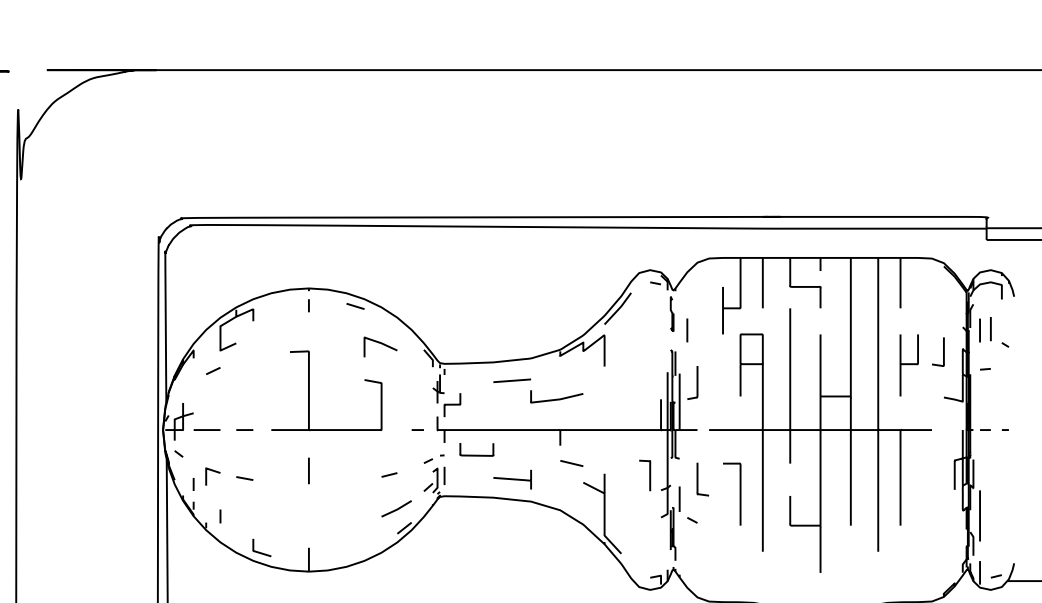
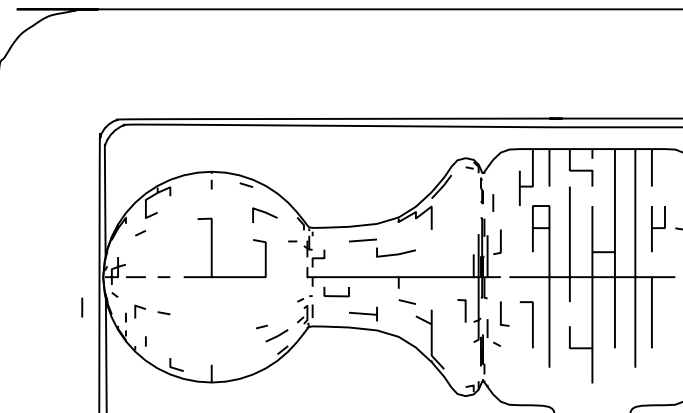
line: (417, 429) -> (292, 241), moved
line: (308, 470) -> (81, 307), moved
line: (389, 474) -> (262, 326), moved

